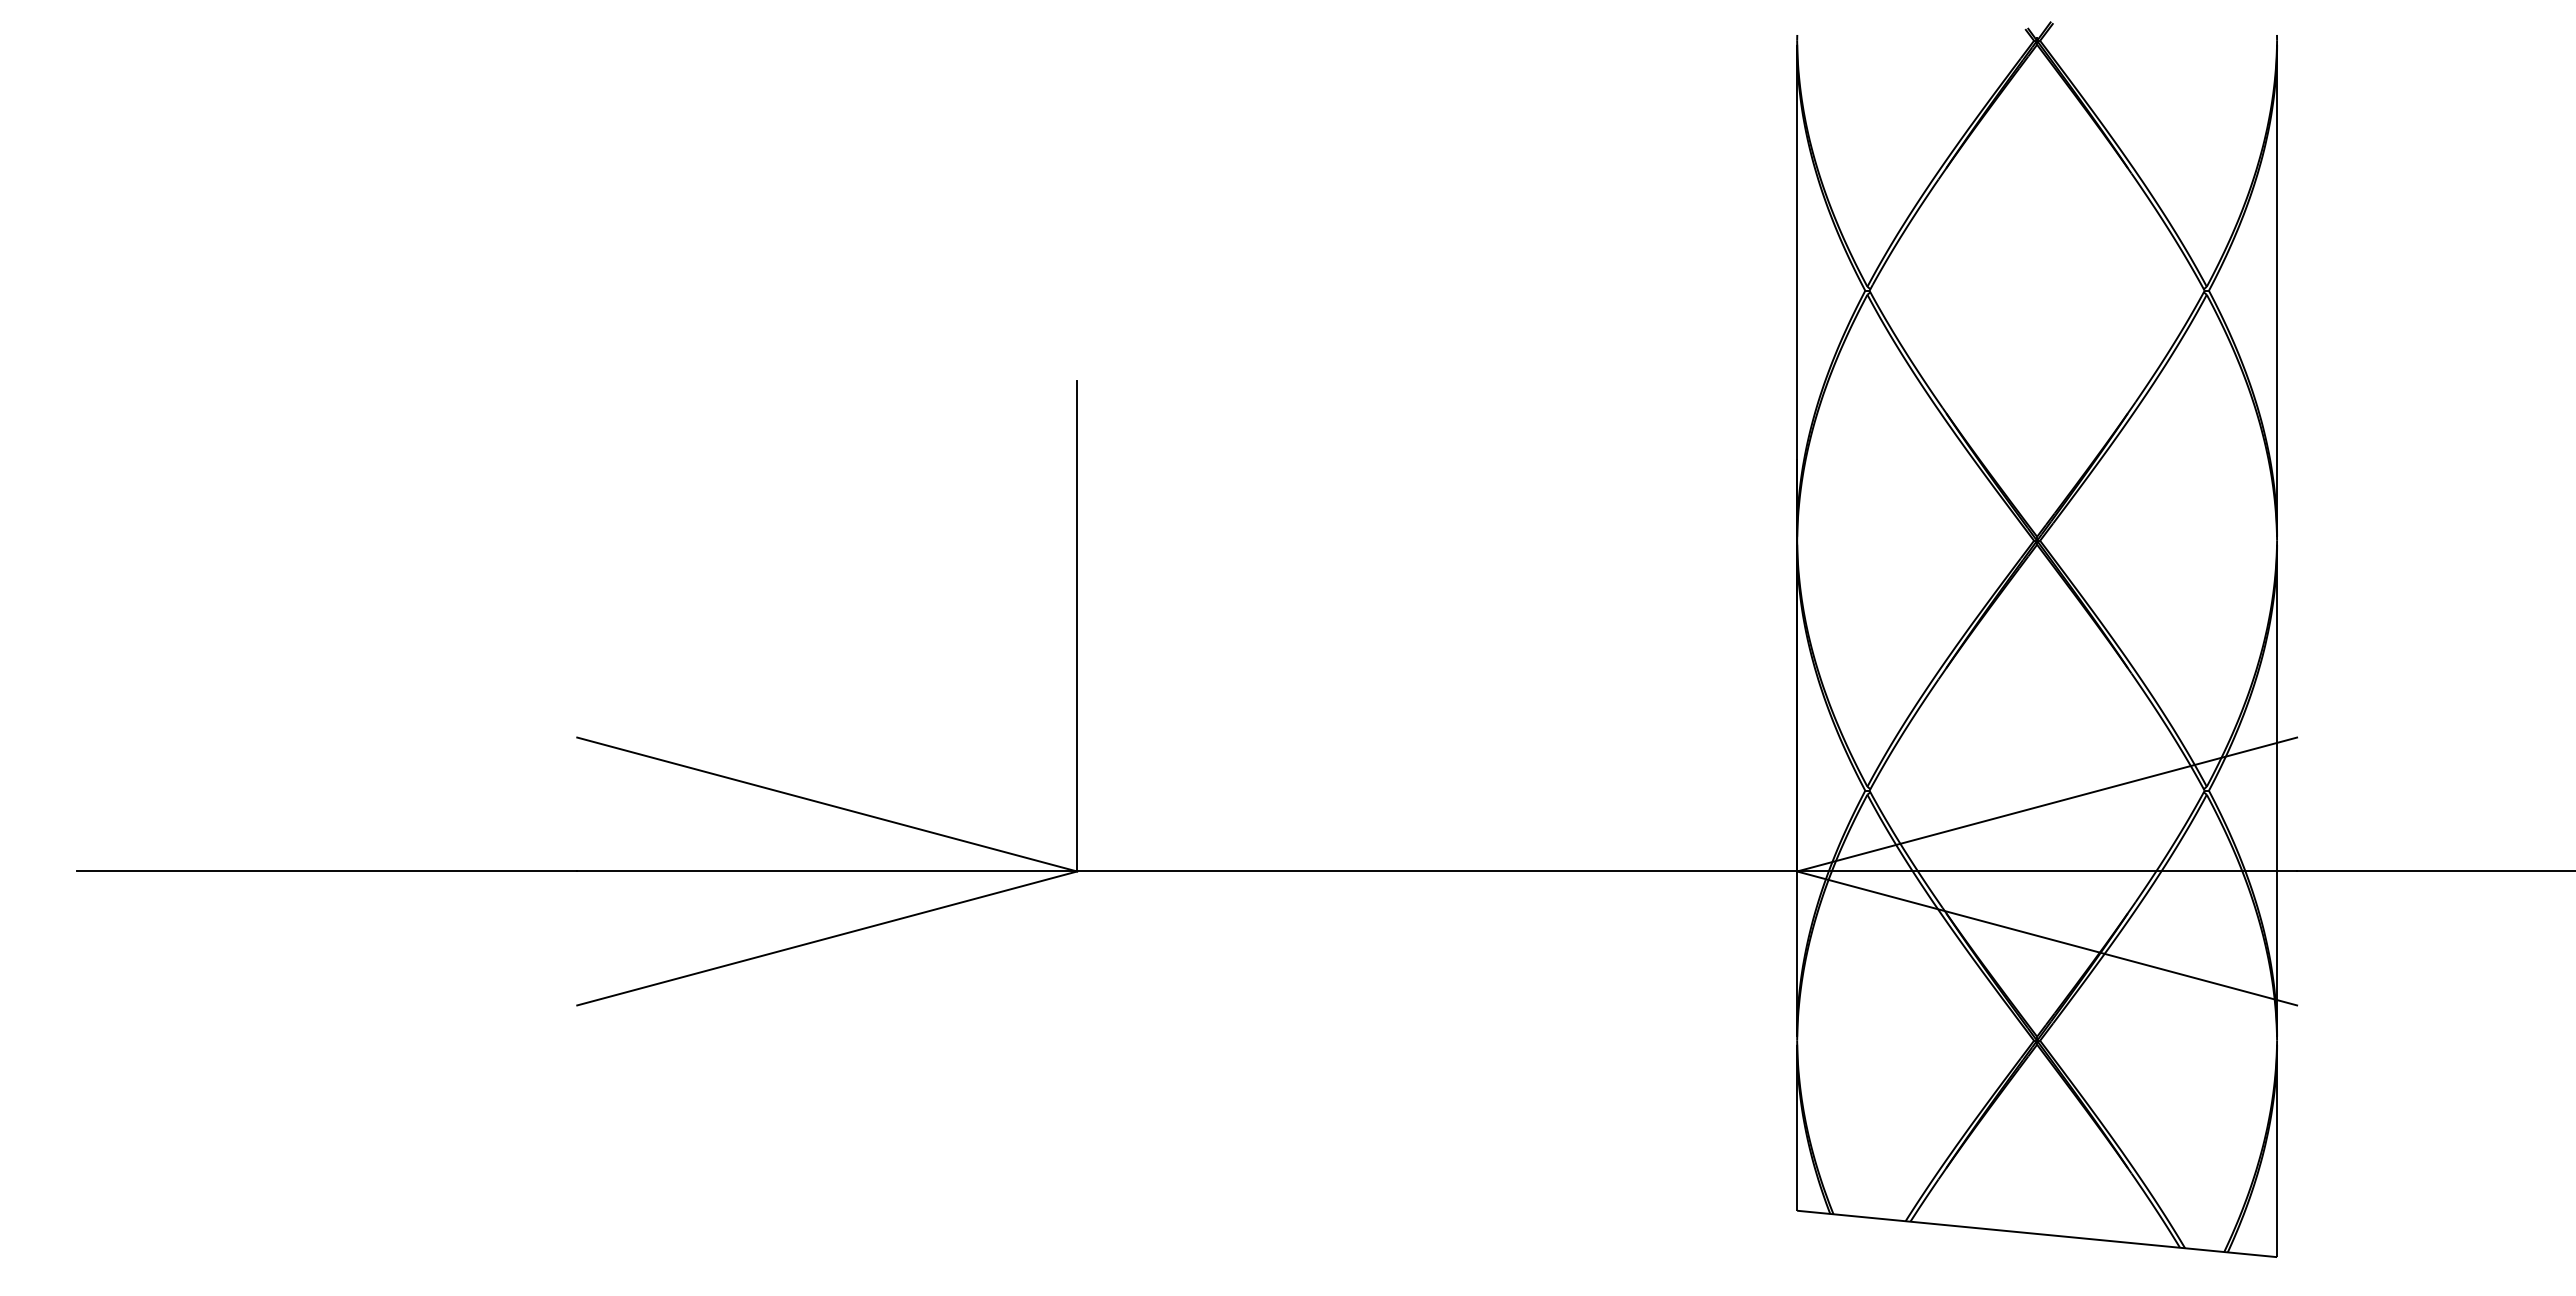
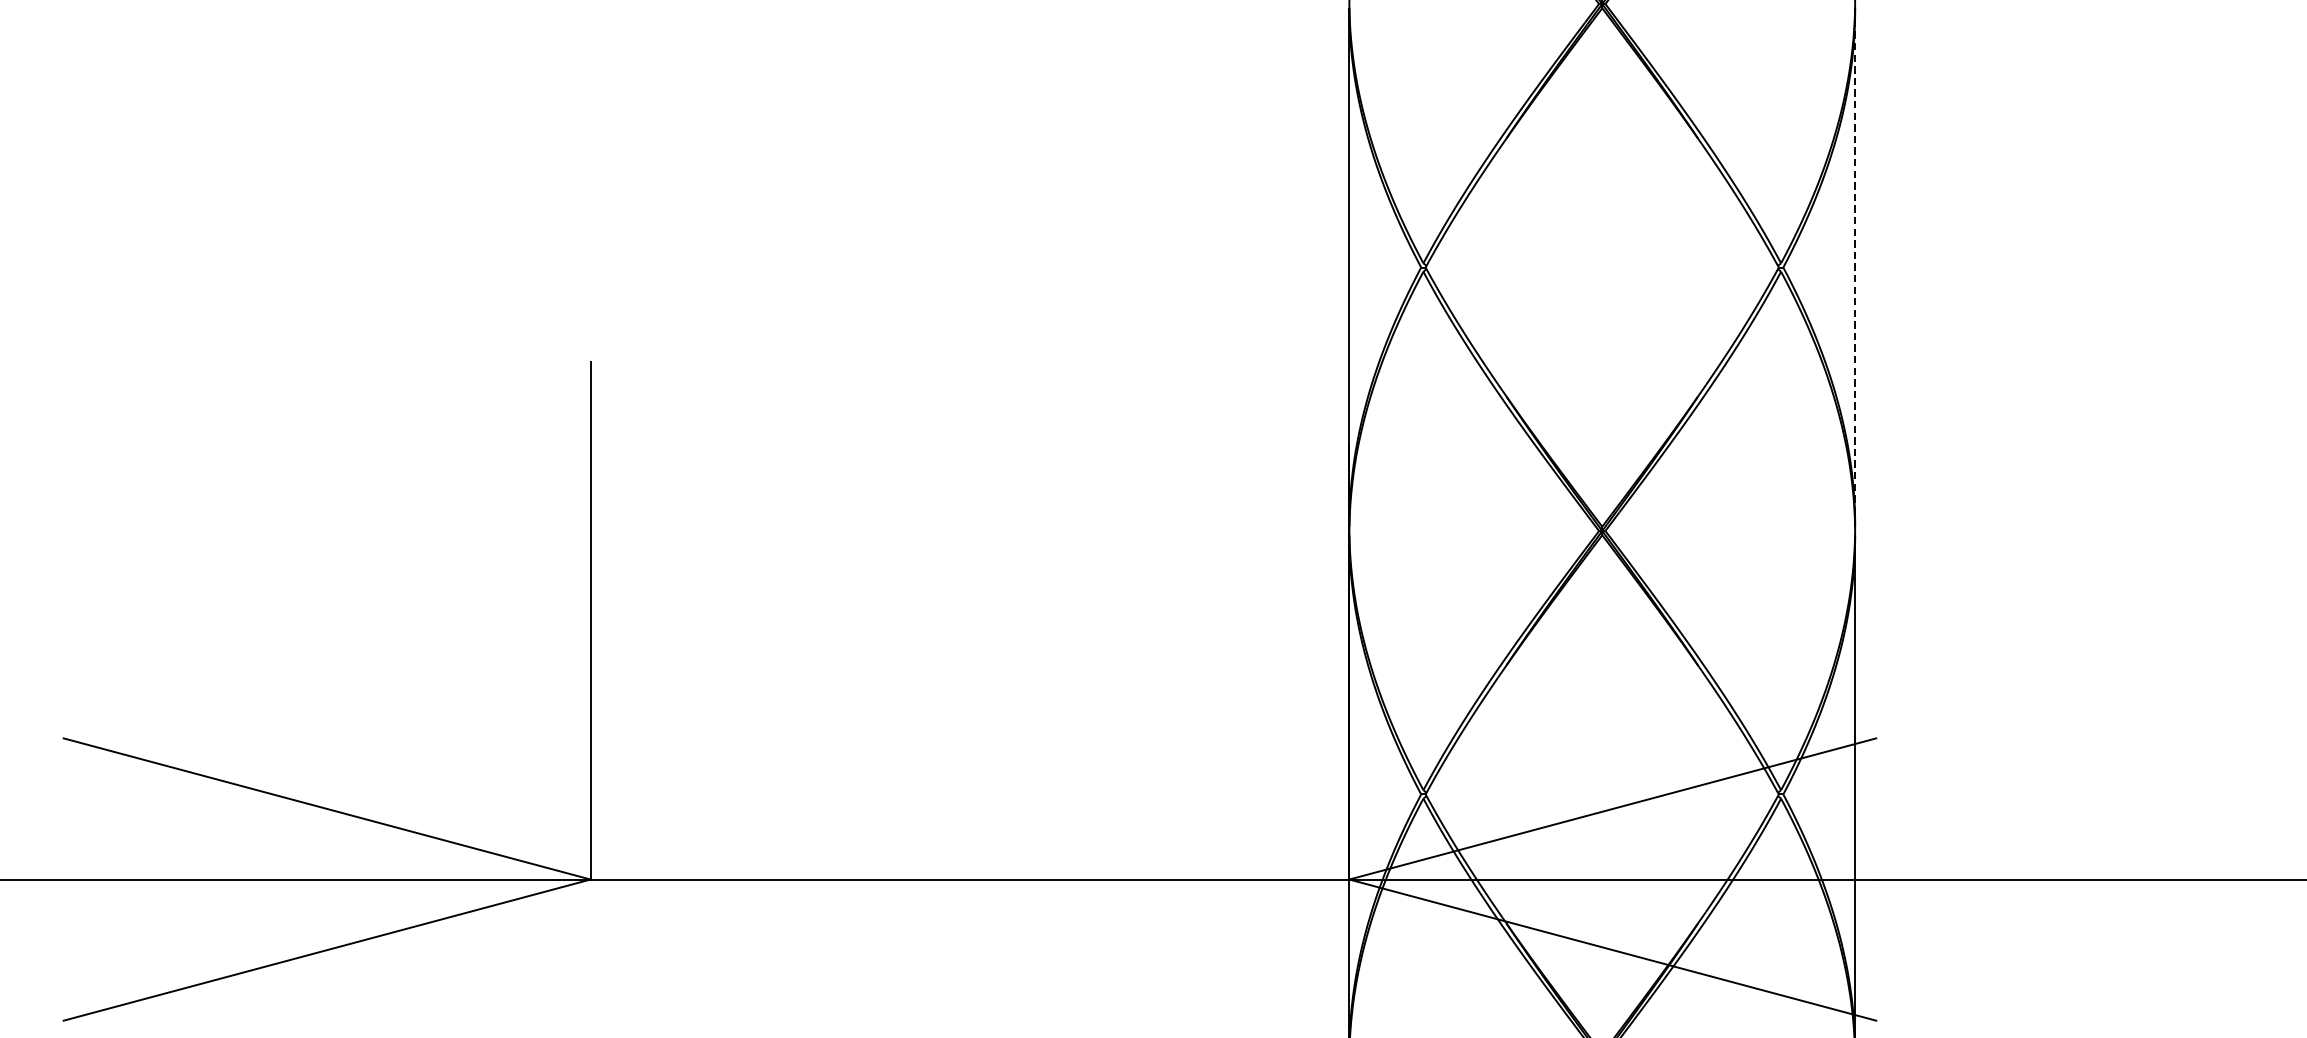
line: (2277, 290) -> (1855, 267), solid -> dashed

